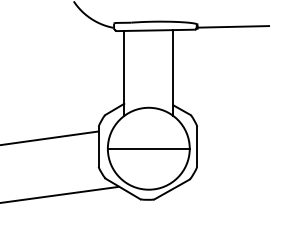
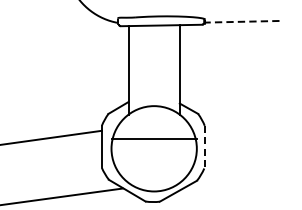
line: (232, 26) -> (241, 21), solid -> dashed
line: (197, 146) -> (204, 146), solid -> dashed
line: (148, 148) -> (153, 138), moved

